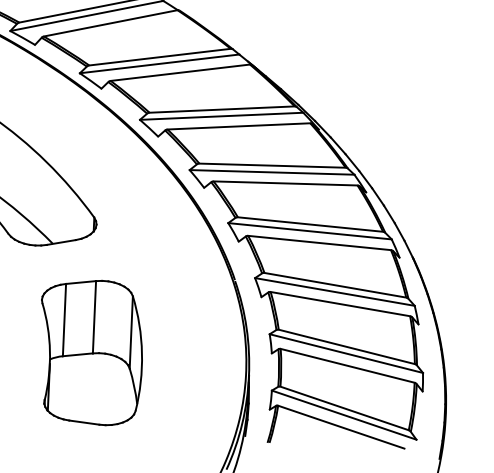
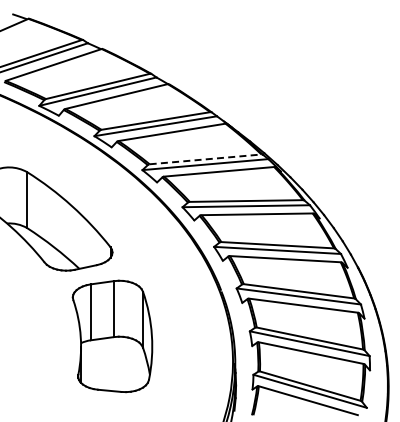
line: (223, 109) -> (206, 159), solid -> dashed
part: (91, 352) -> (112, 336), moved

